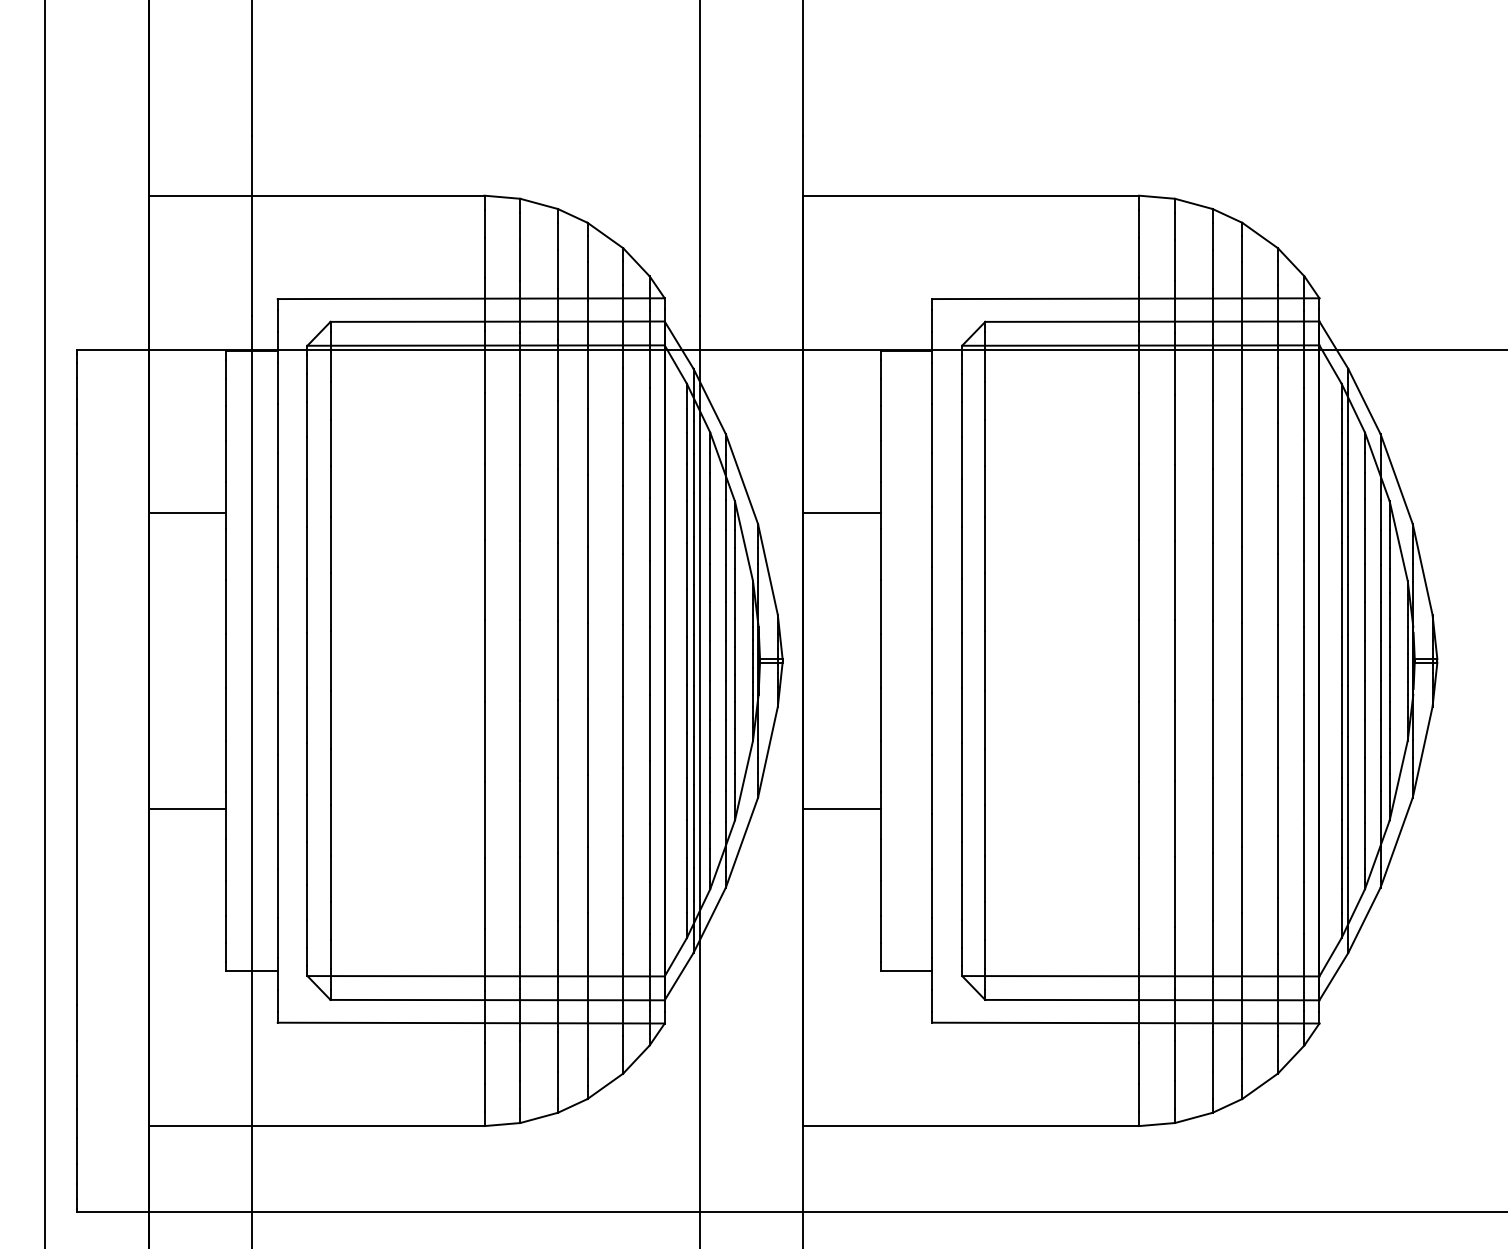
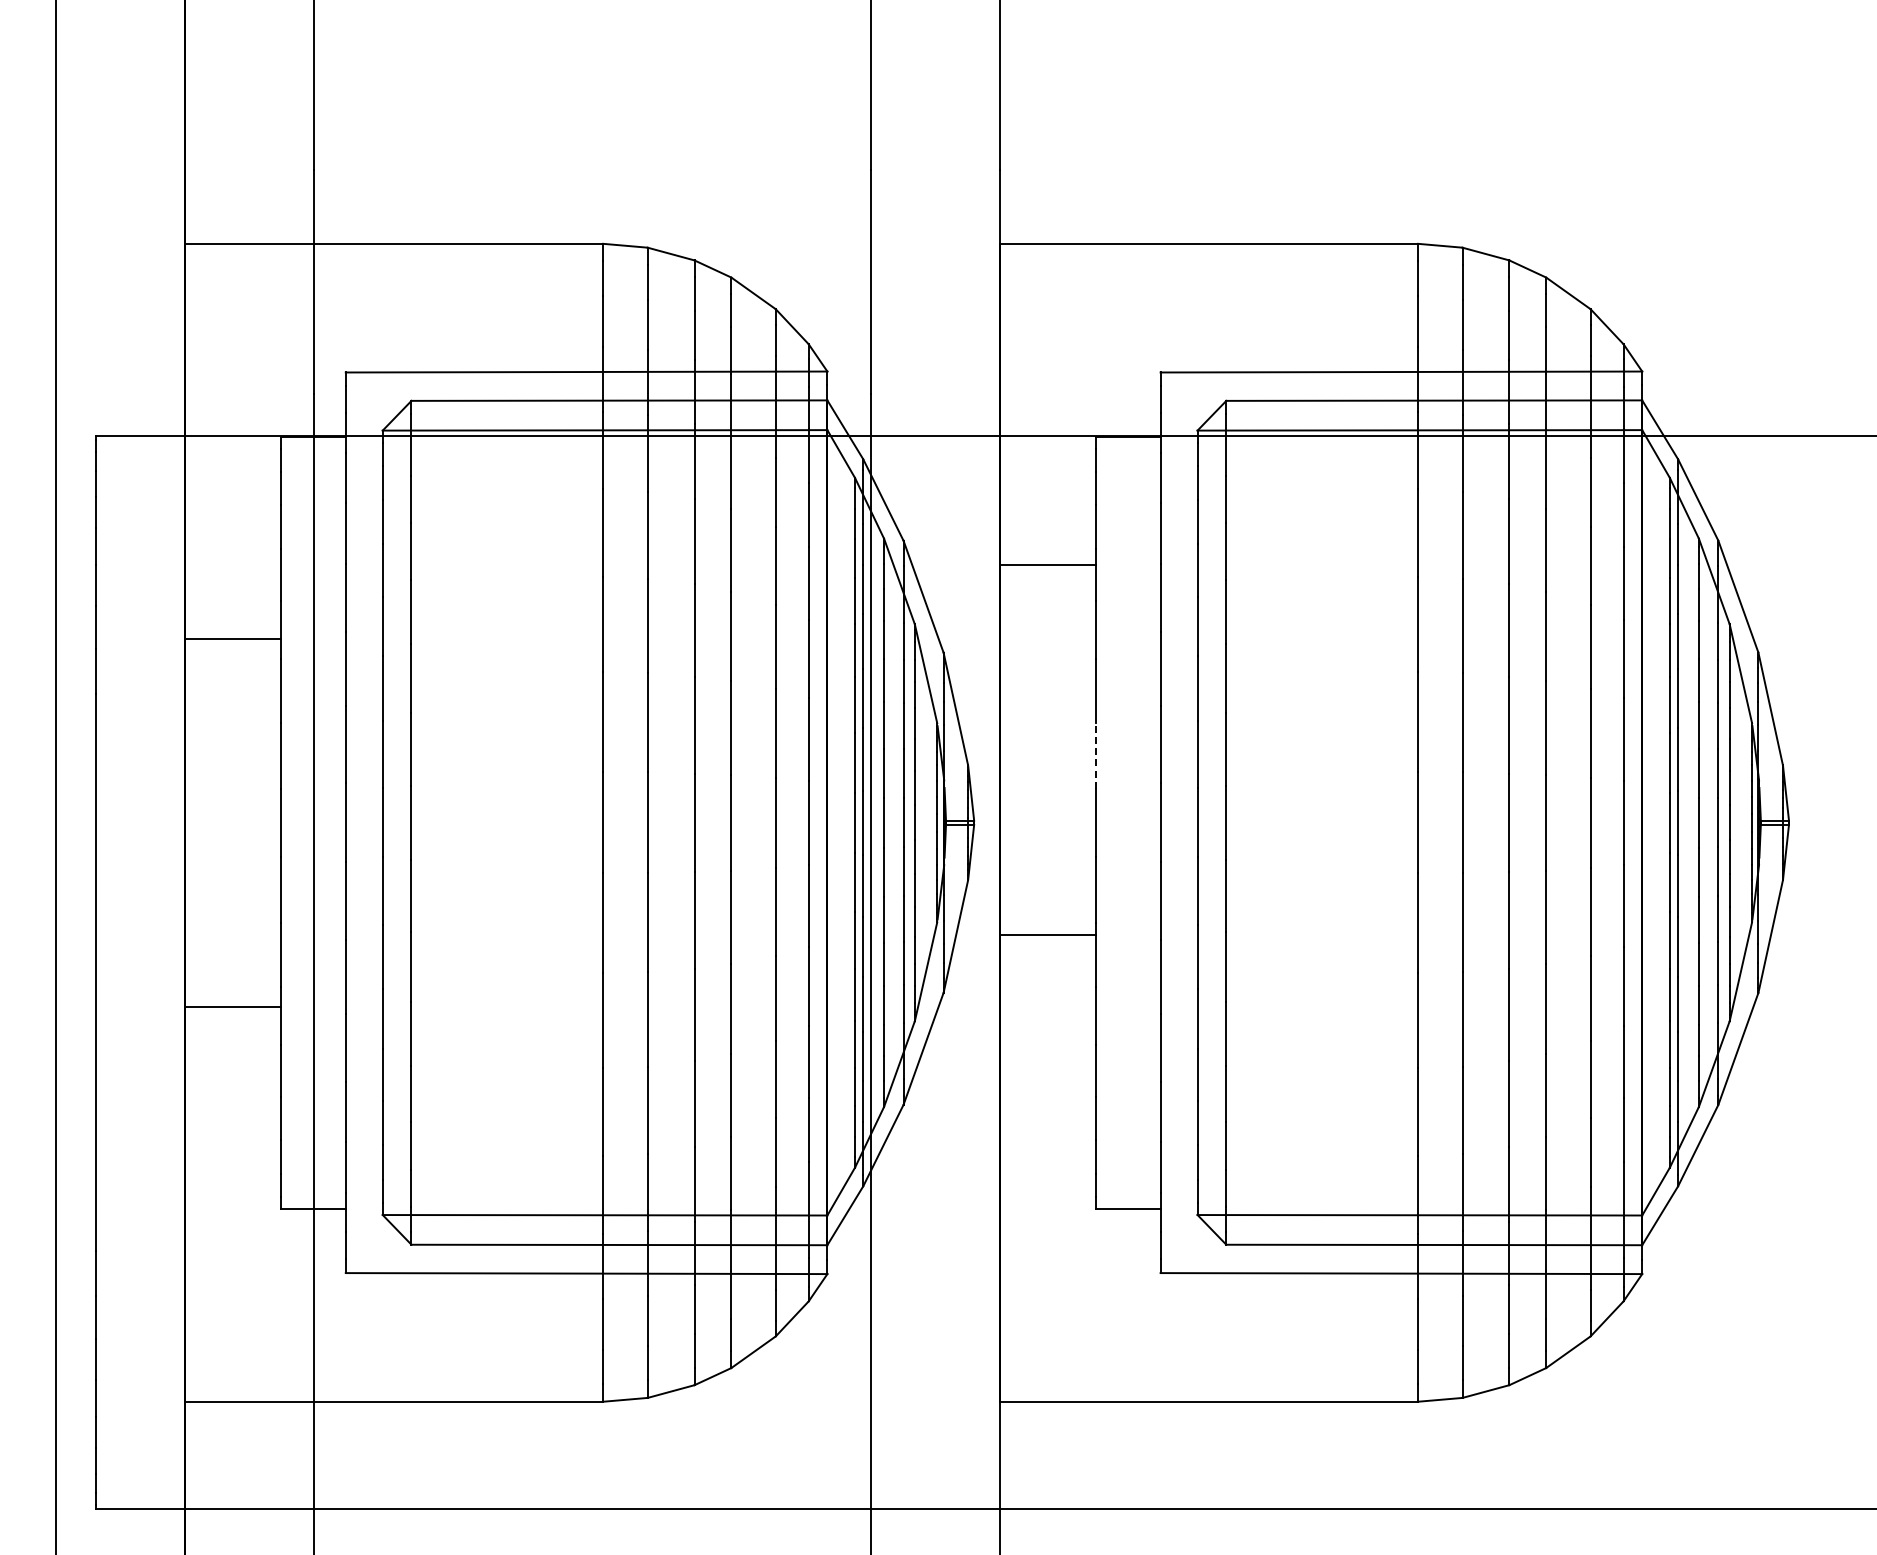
line: (841, 512) -> (1047, 564), moved
line: (880, 606) -> (1096, 755), solid -> dashed
line: (841, 809) -> (1047, 935), moved

